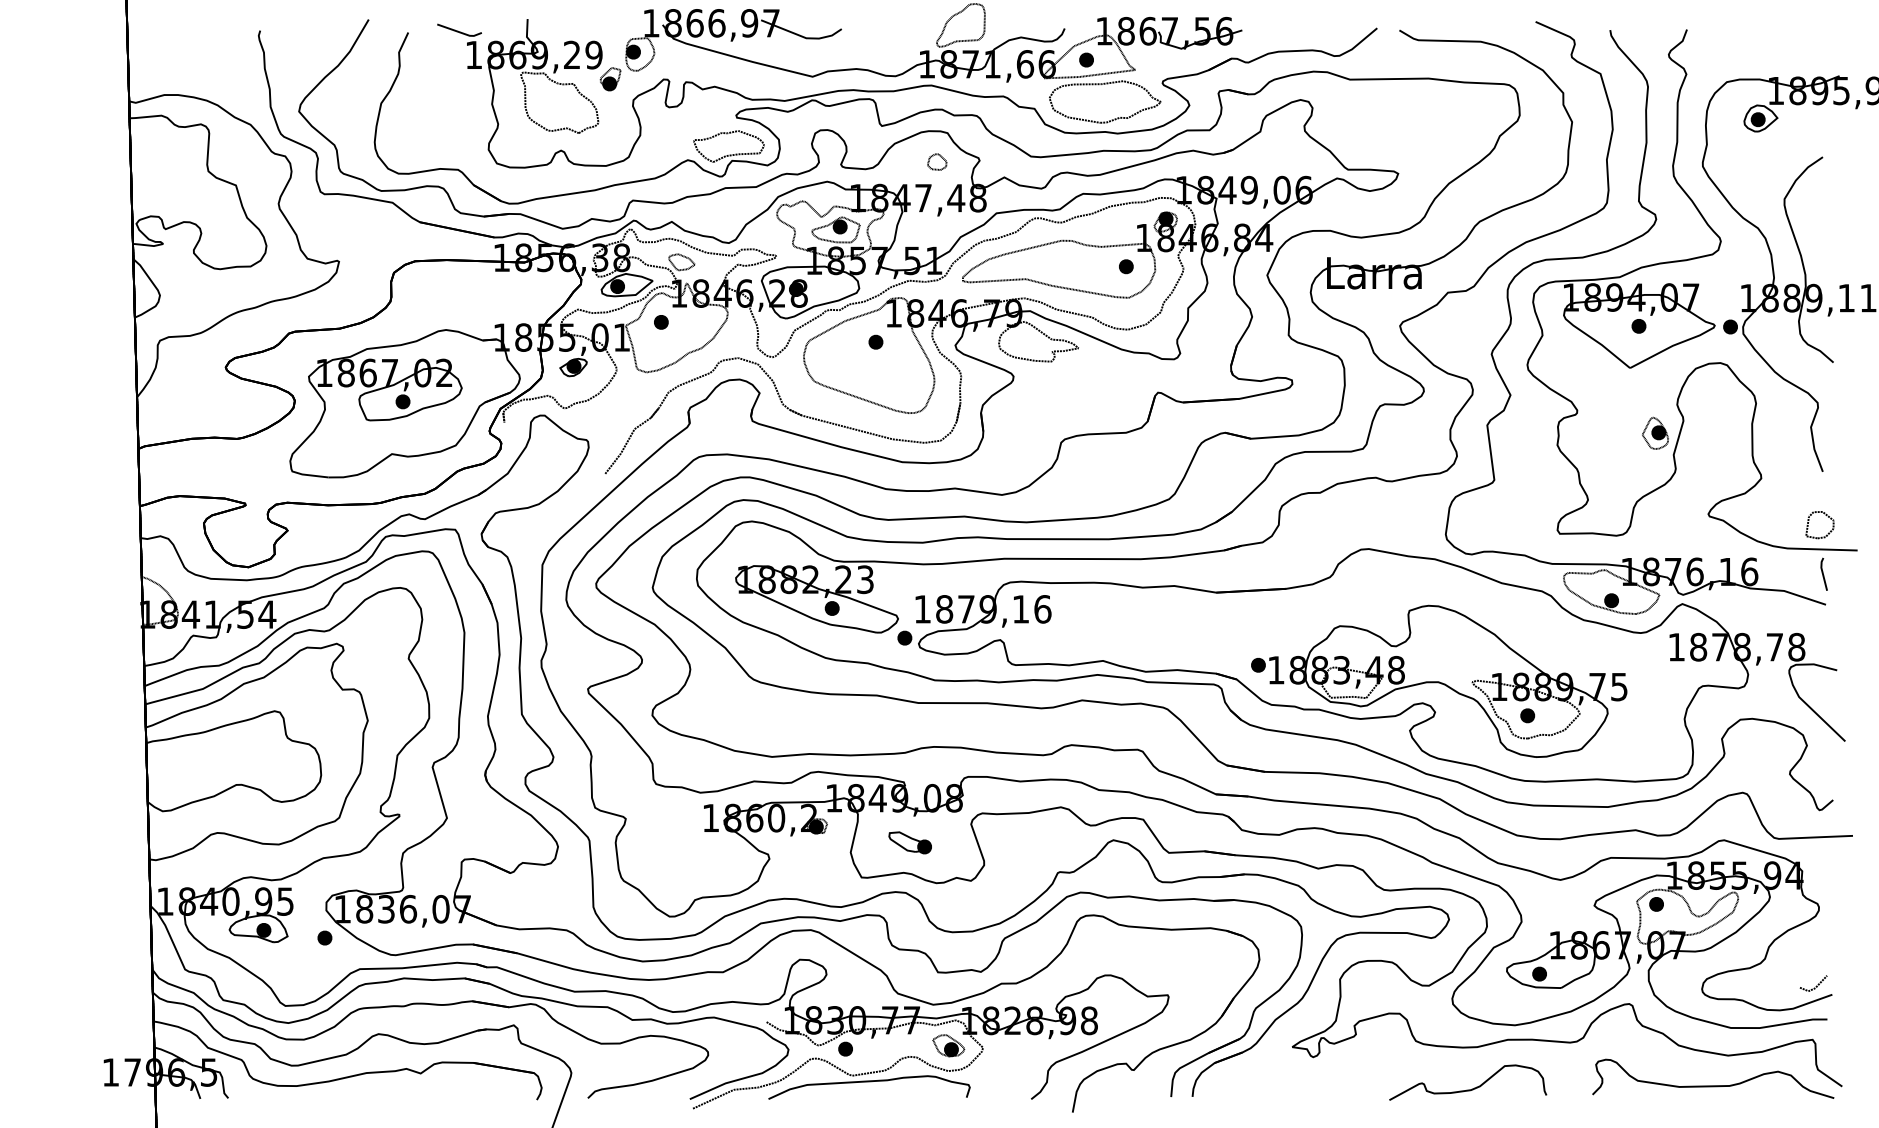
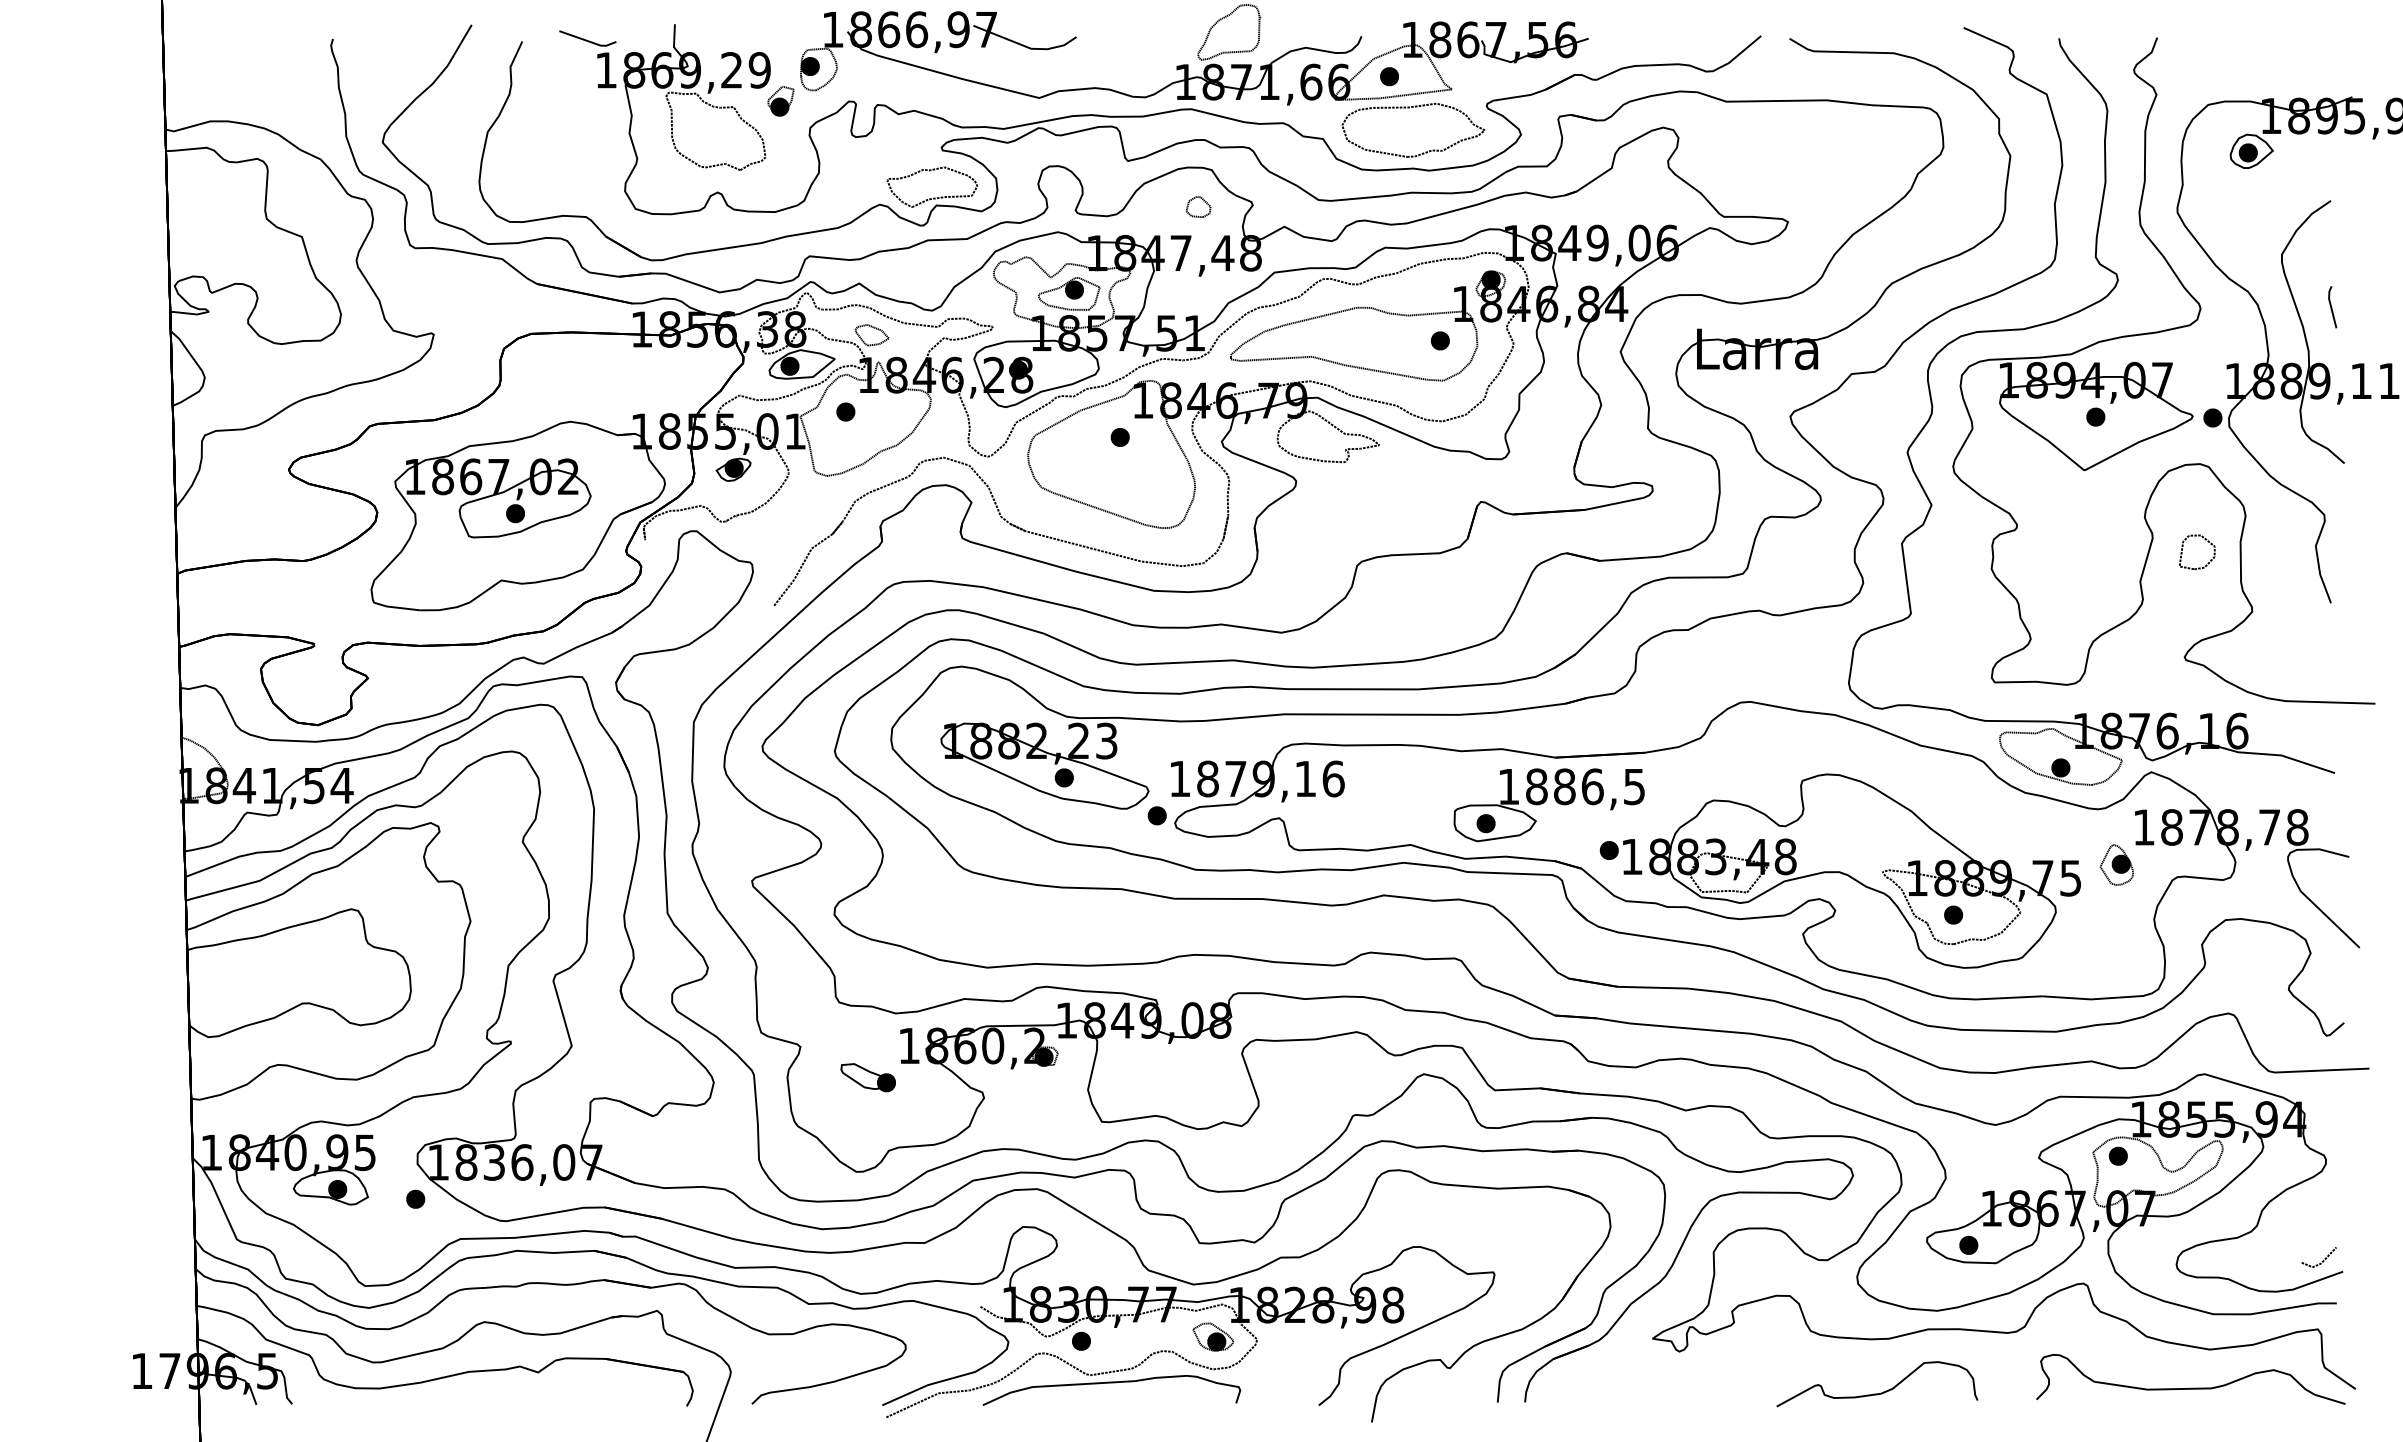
part: (1655, 432) -> (2116, 864), moved
part: (1826, 515) -> (2205, 540), moved
part: (1824, 574) -> (2332, 307), moved
part: (1210, 630) -> (1548, 805), added
part: (909, 842) -> (867, 1077), moved

